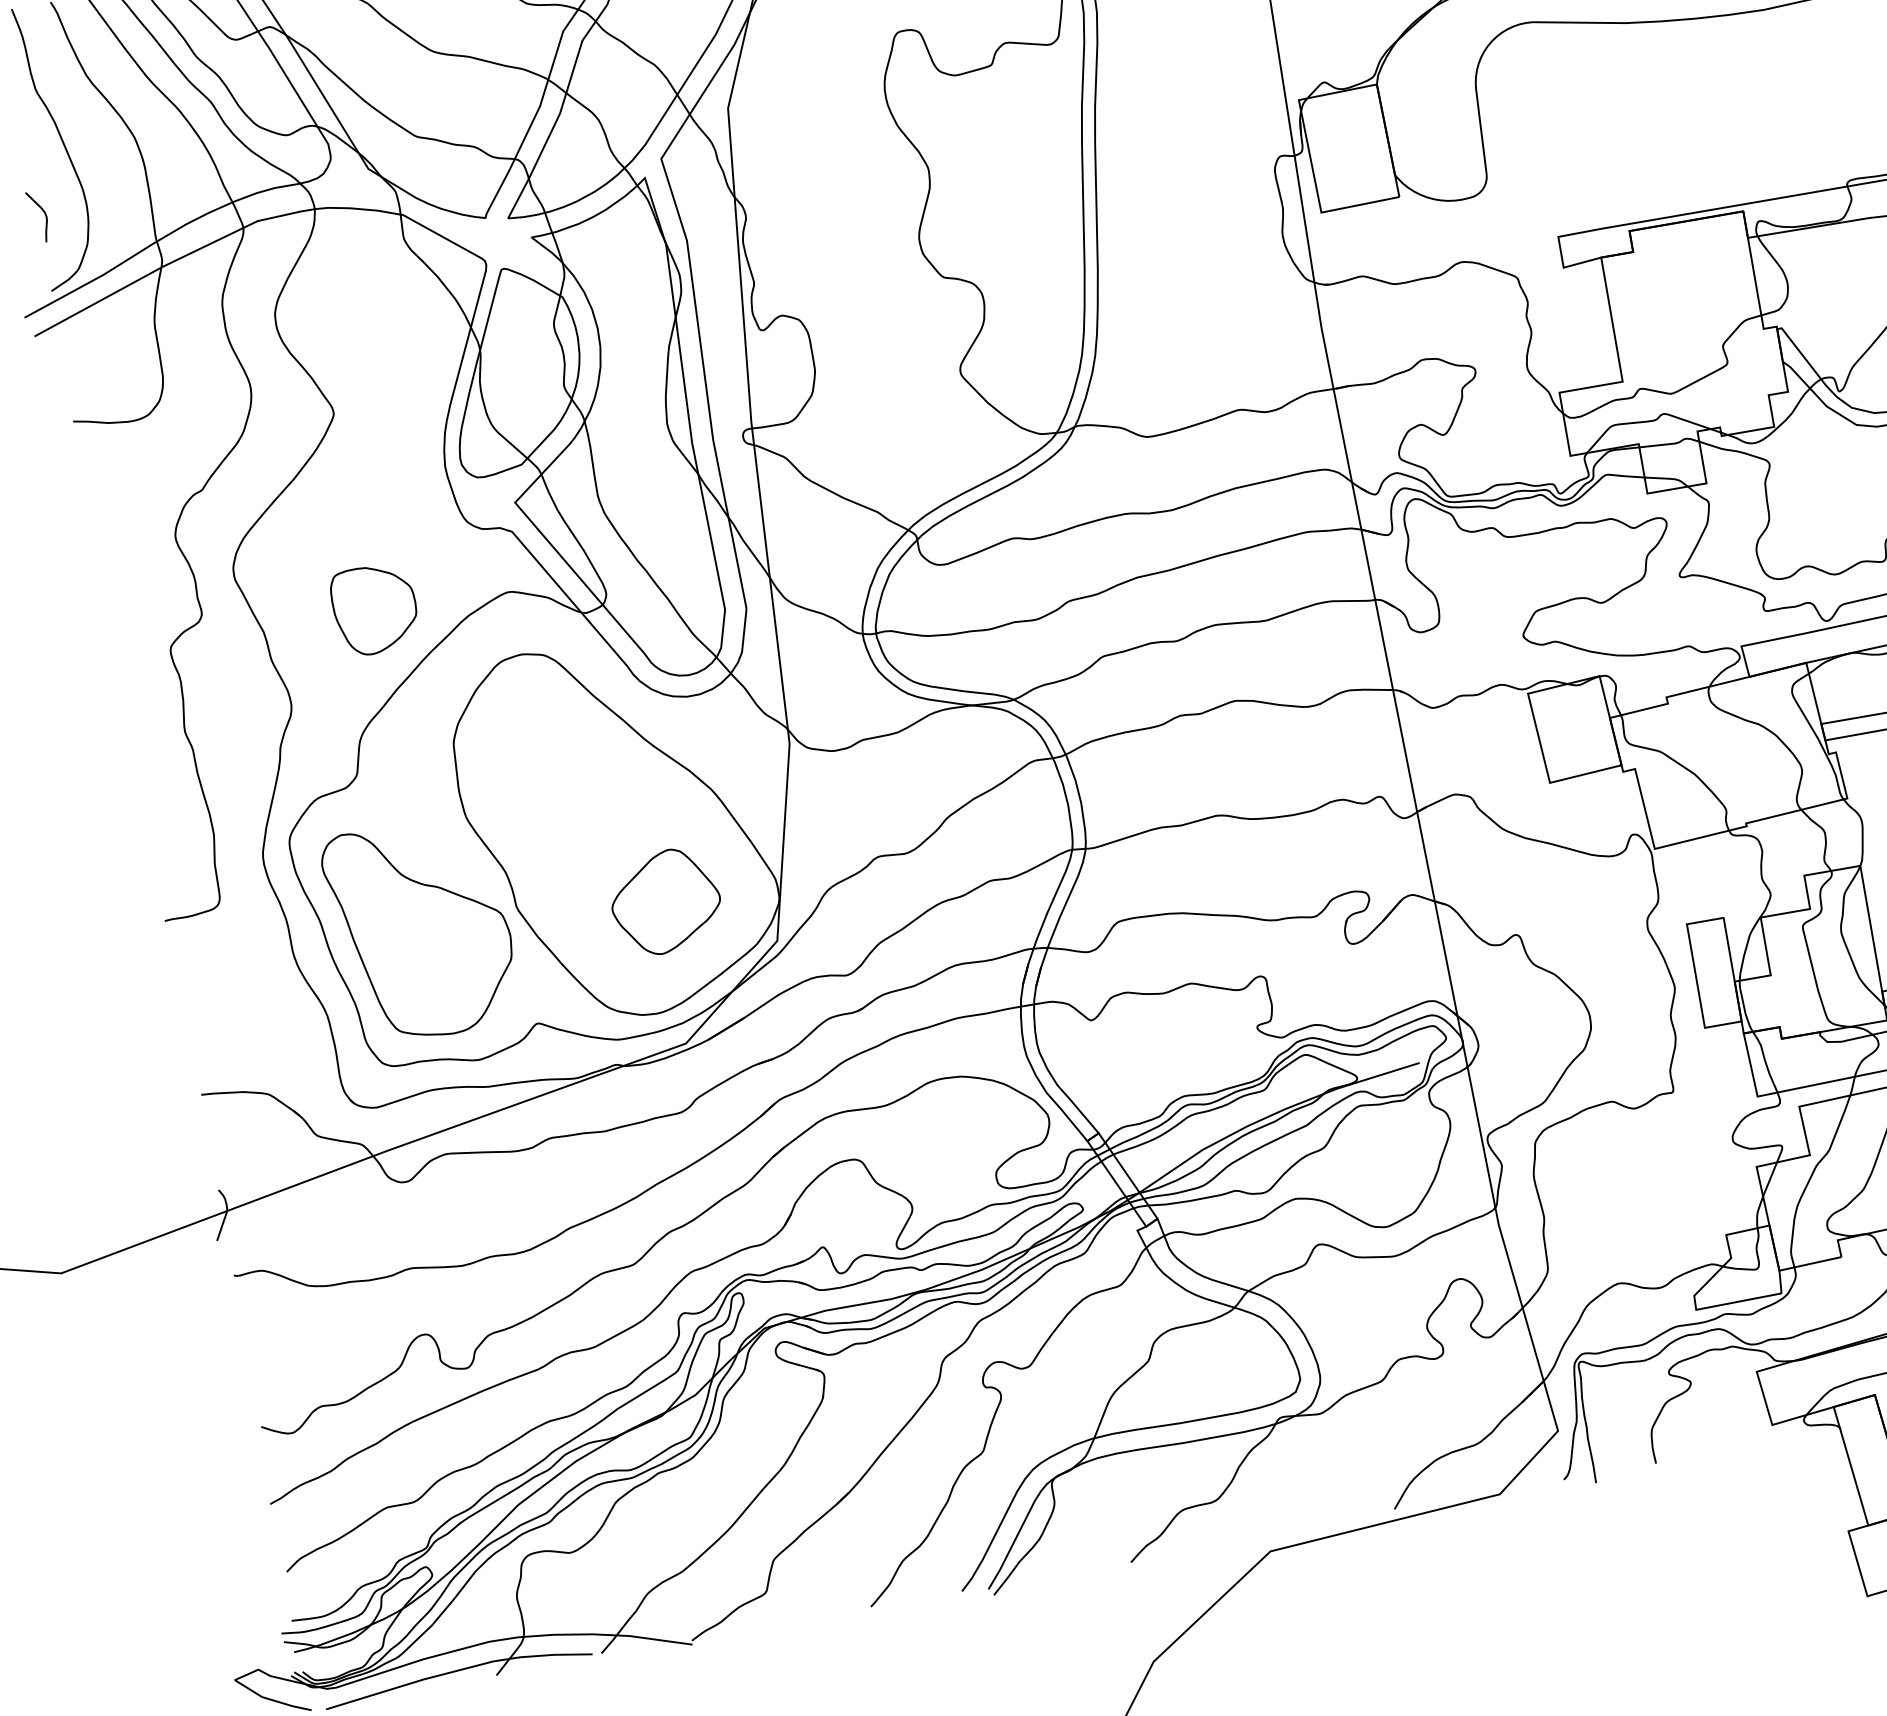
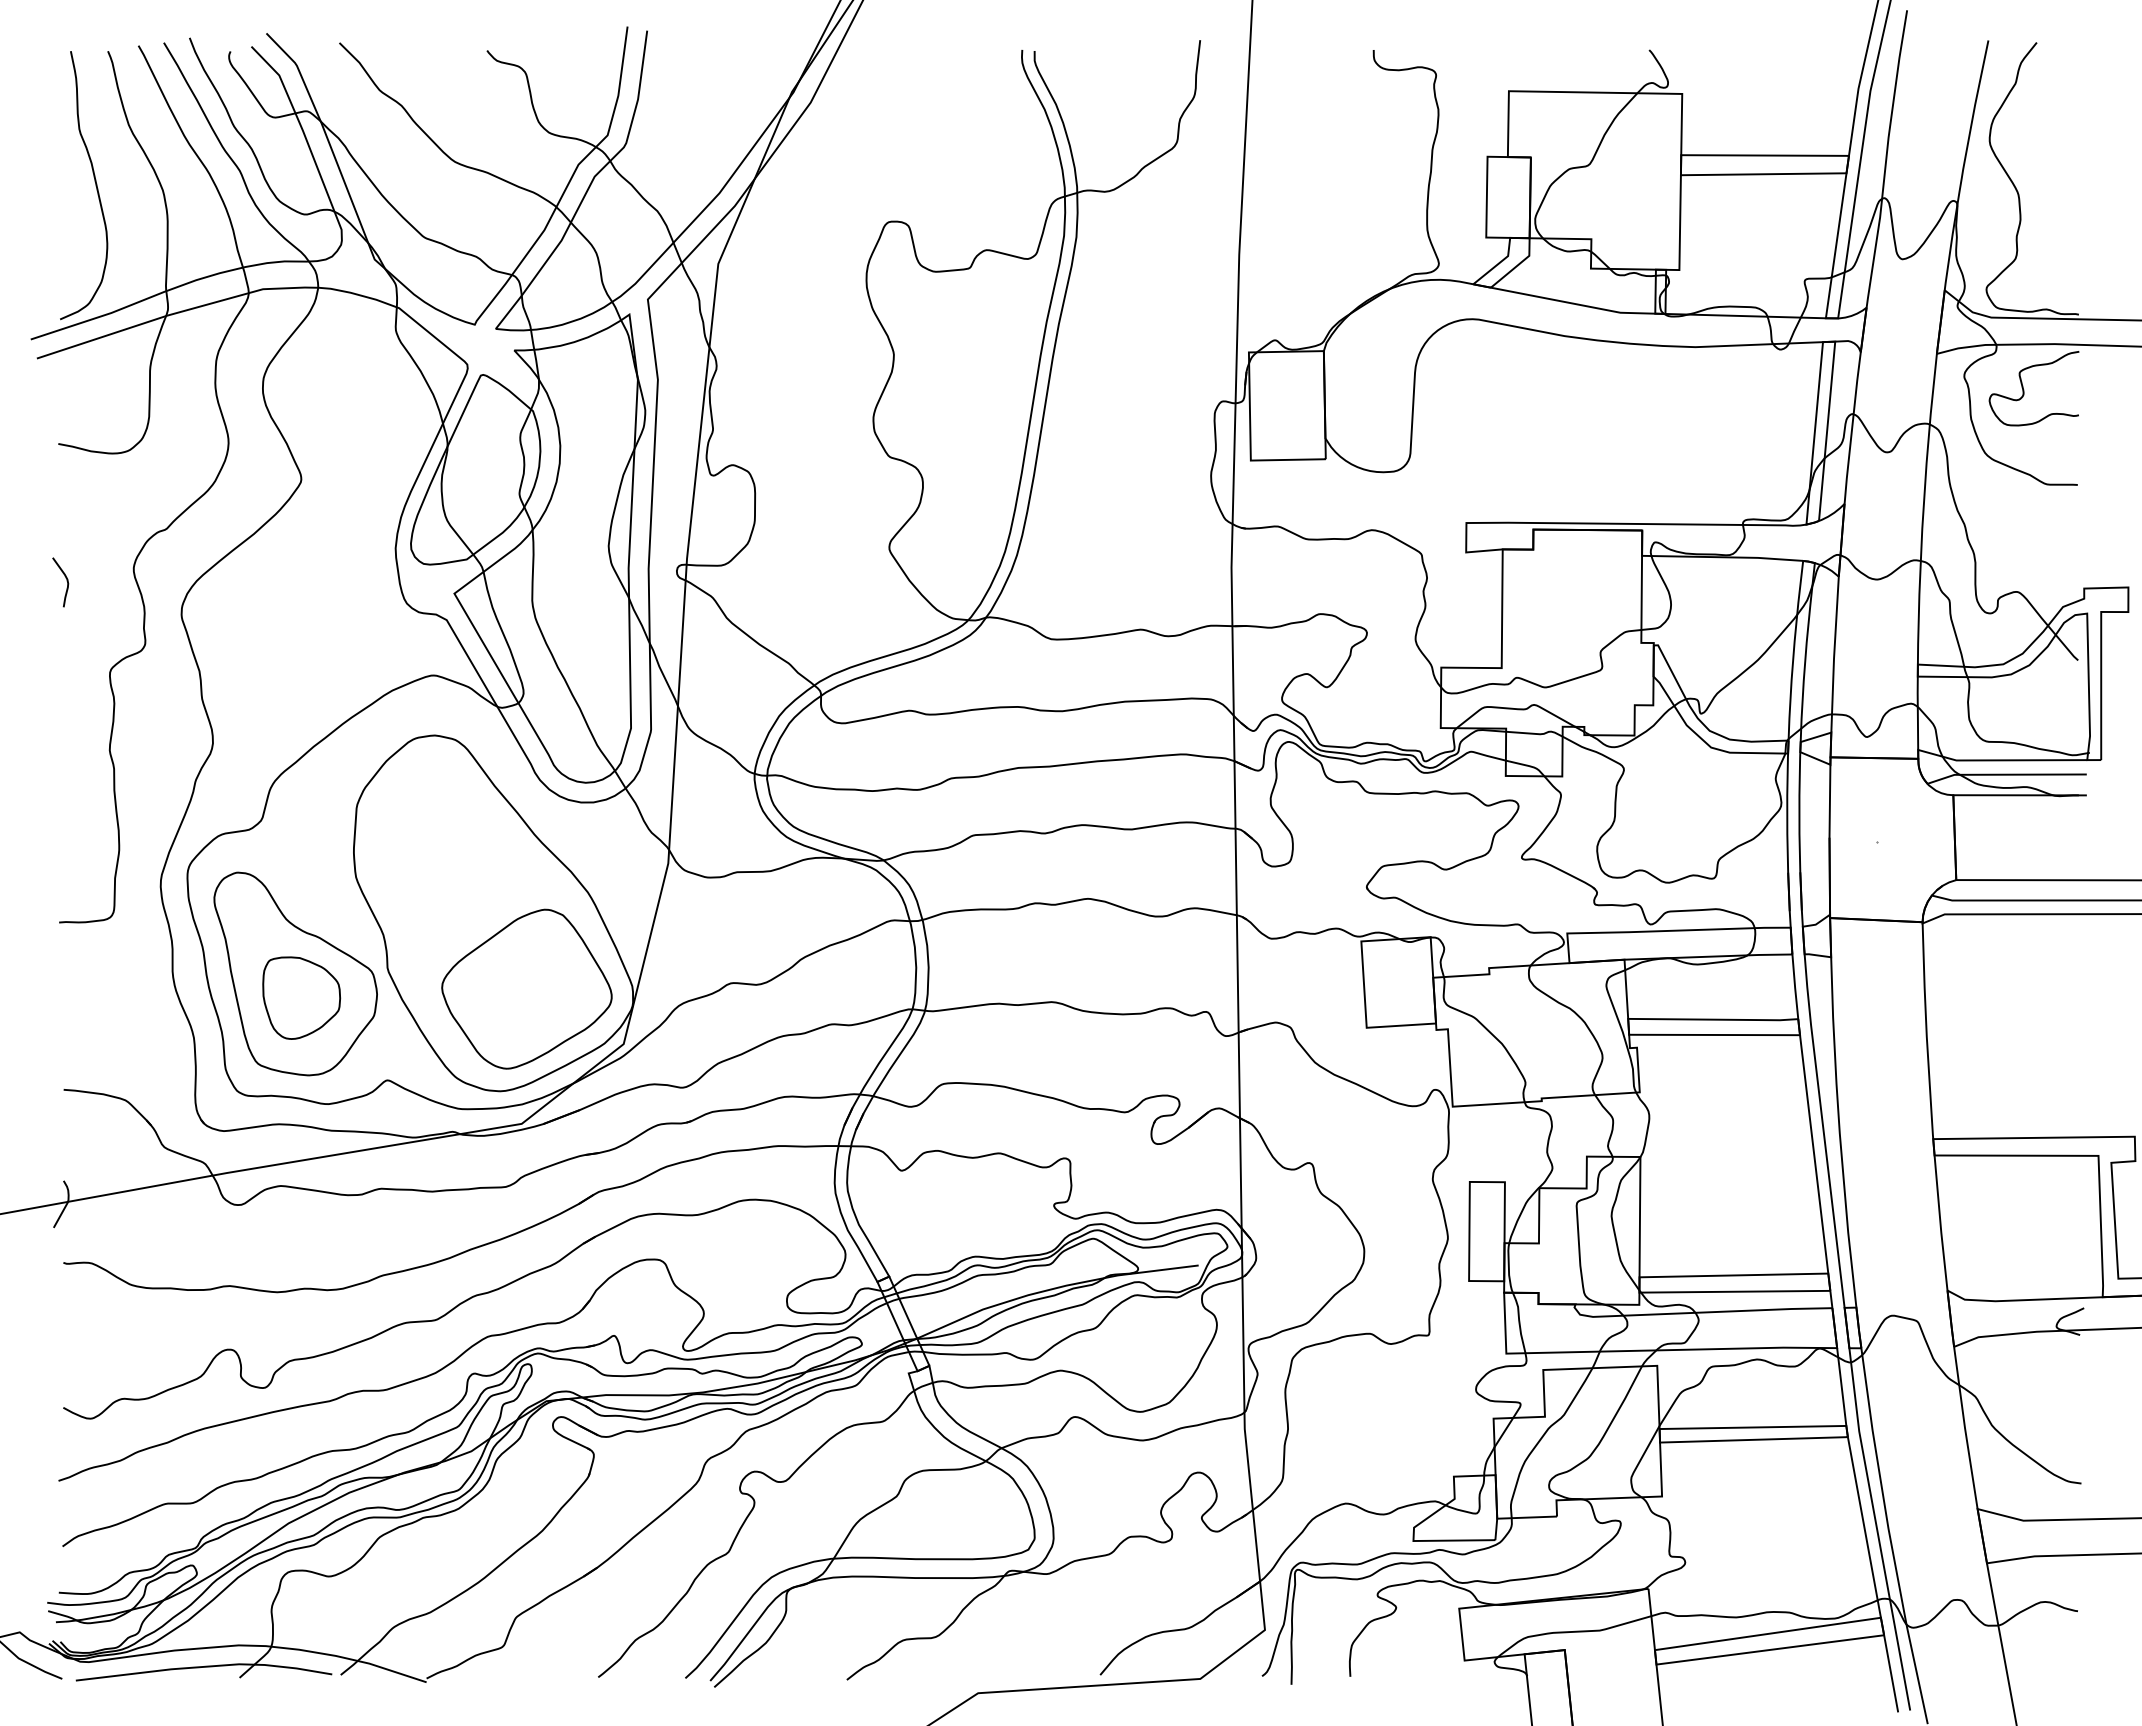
curve: (44, 214) -> (66, 581), moved
part: (374, 608) -> (301, 997), moved
part: (665, 901) -> (526, 988), size x1.67

